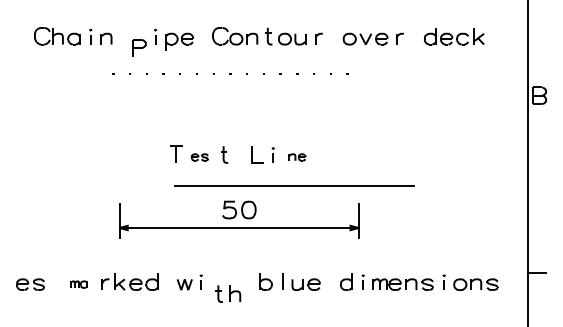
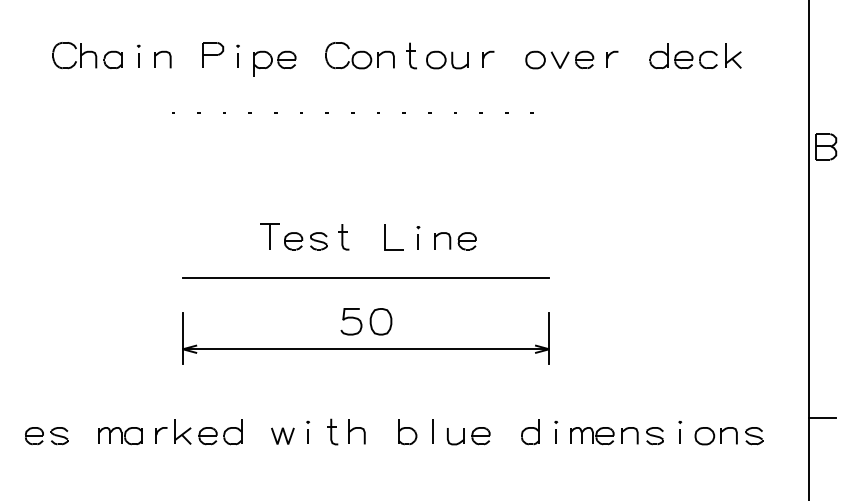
part: (139, 47) -> (213, 54), moved
part: (199, 157) -> (305, 241), size x1.67
part: (297, 157) -> (455, 241), size x1.67
line: (294, 185) -> (366, 276), moved
part: (78, 284) -> (120, 435), size x1.67
part: (228, 293) -> (346, 431), moved

